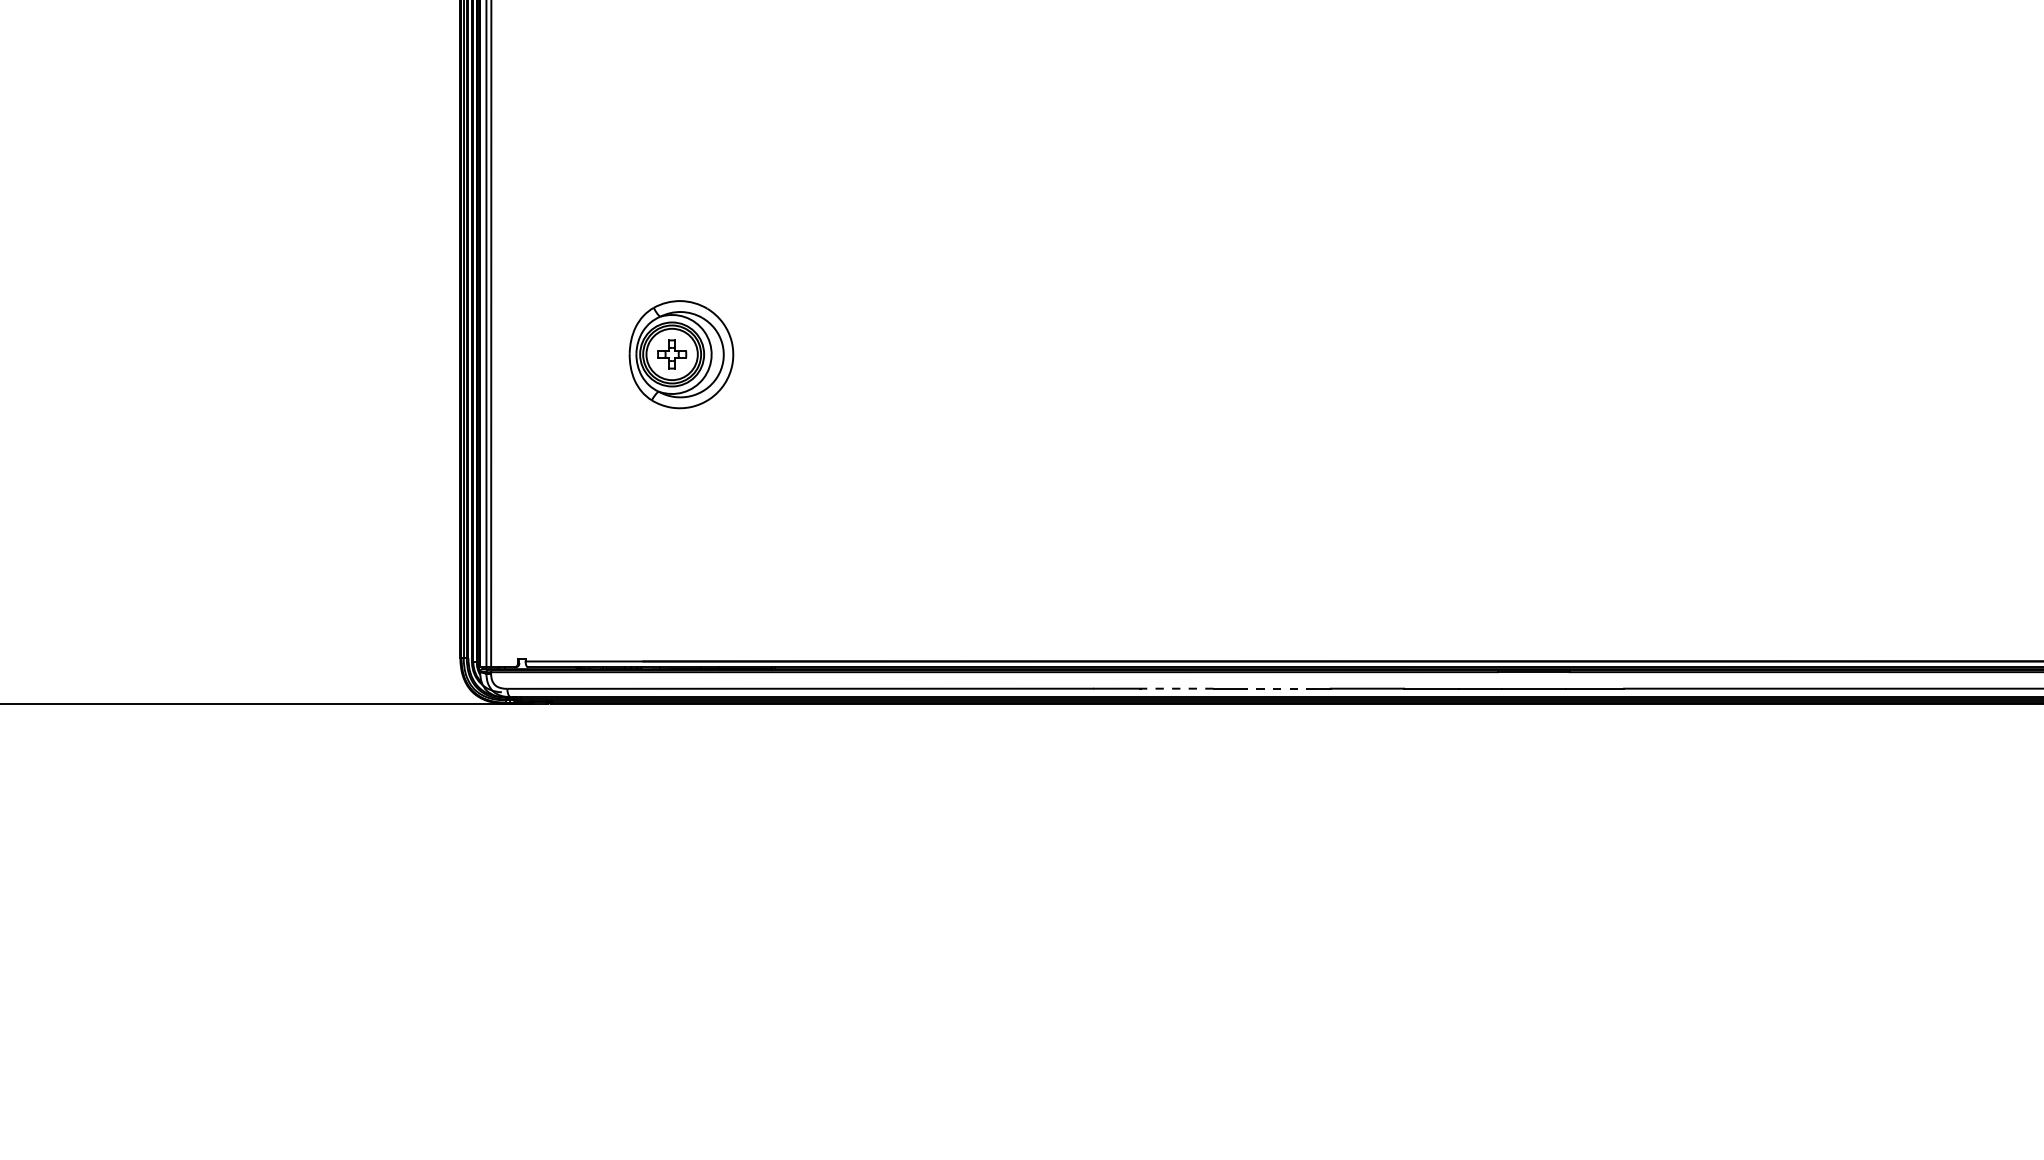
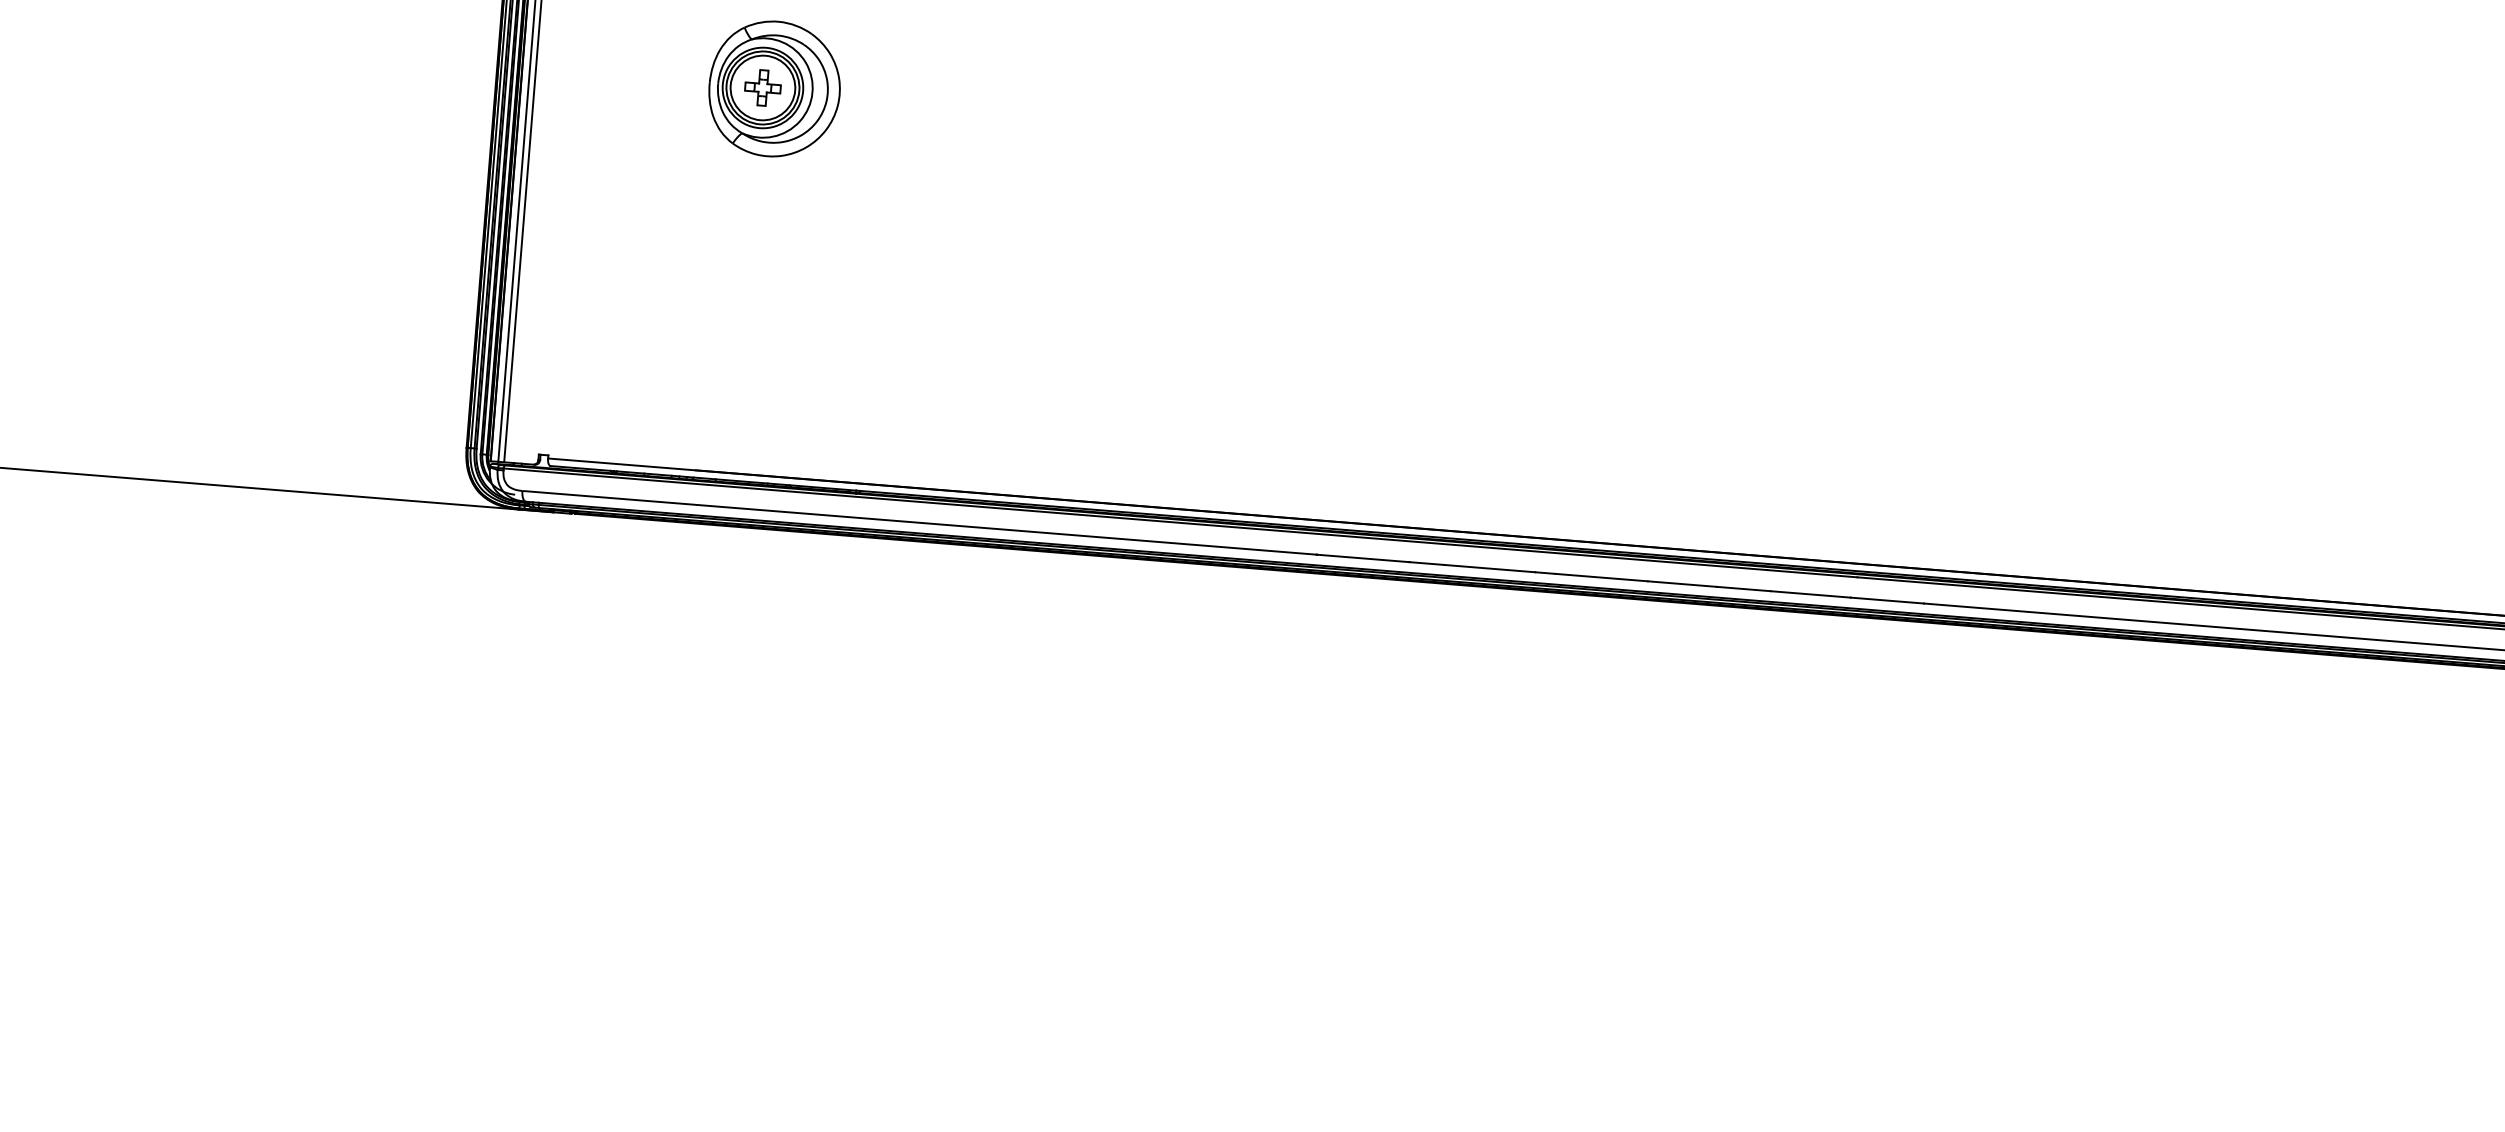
line: (1176, 688) -> (1362, 558), dashed -> solid
line: (1277, 688) -> (1488, 568), dashed -> solid

